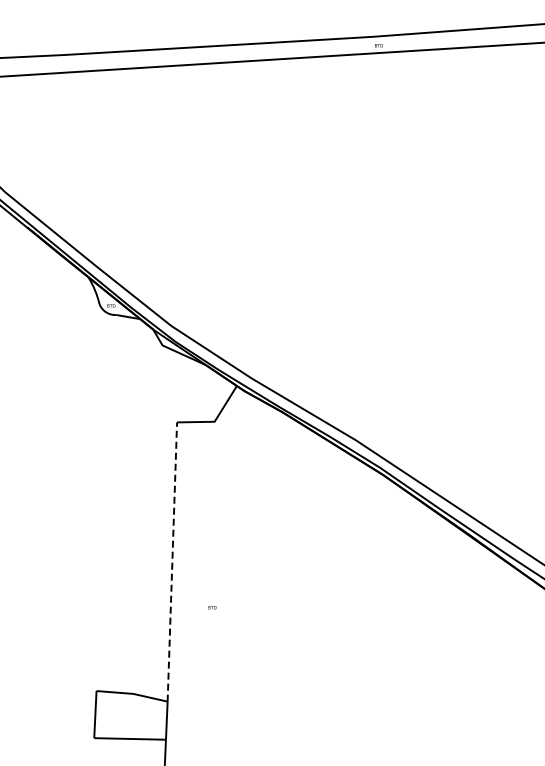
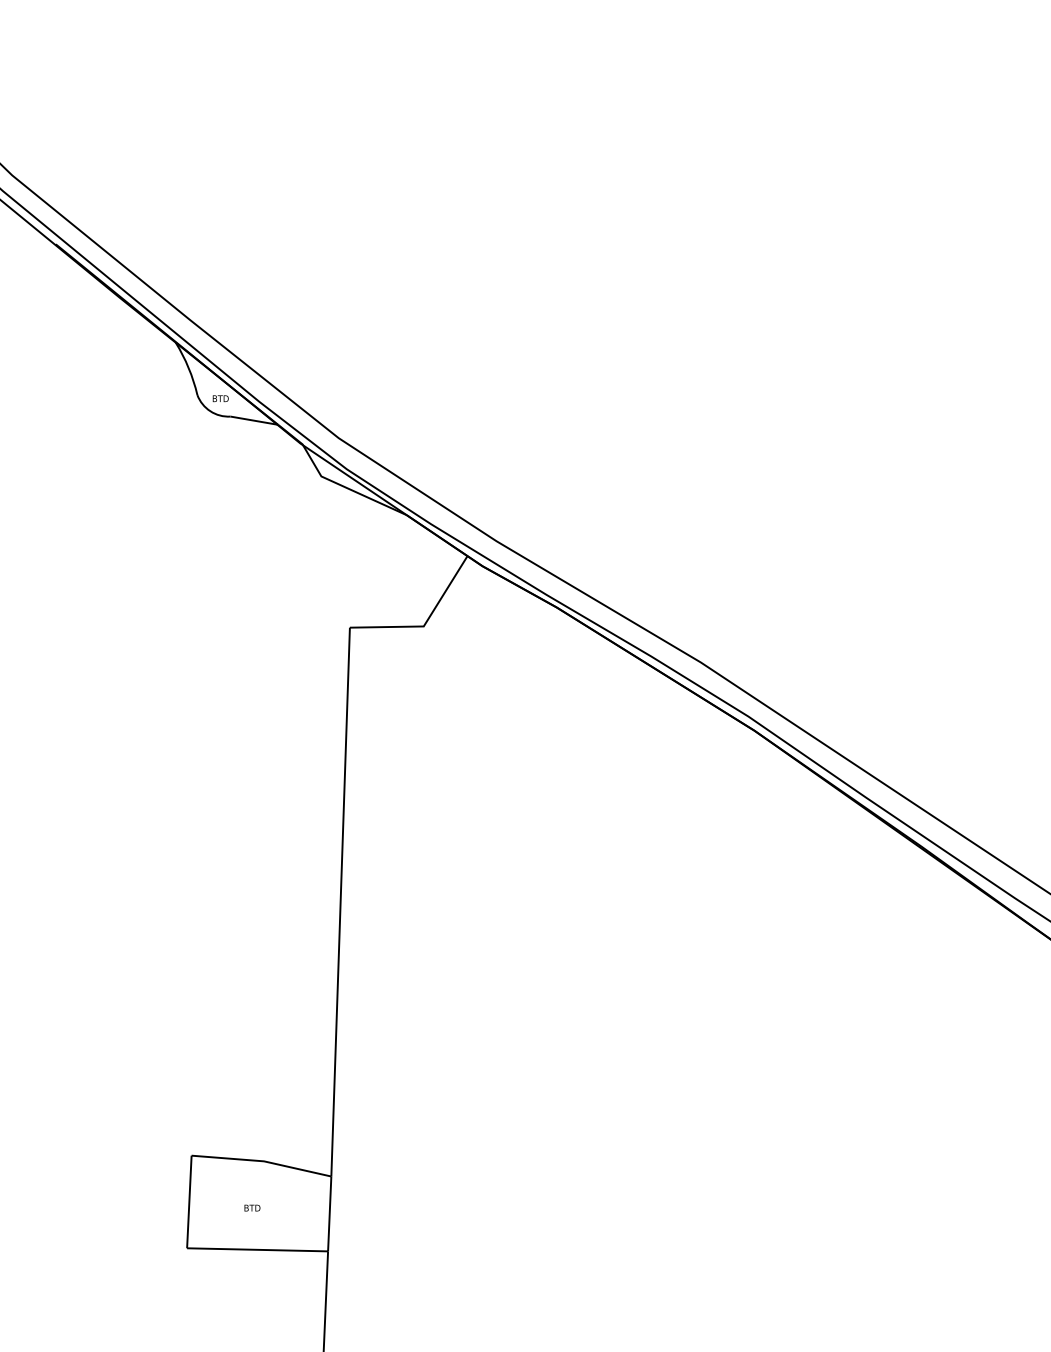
line: (172, 562) -> (340, 903), dashed -> solid
text: (212, 607) -> (252, 1207), moved

